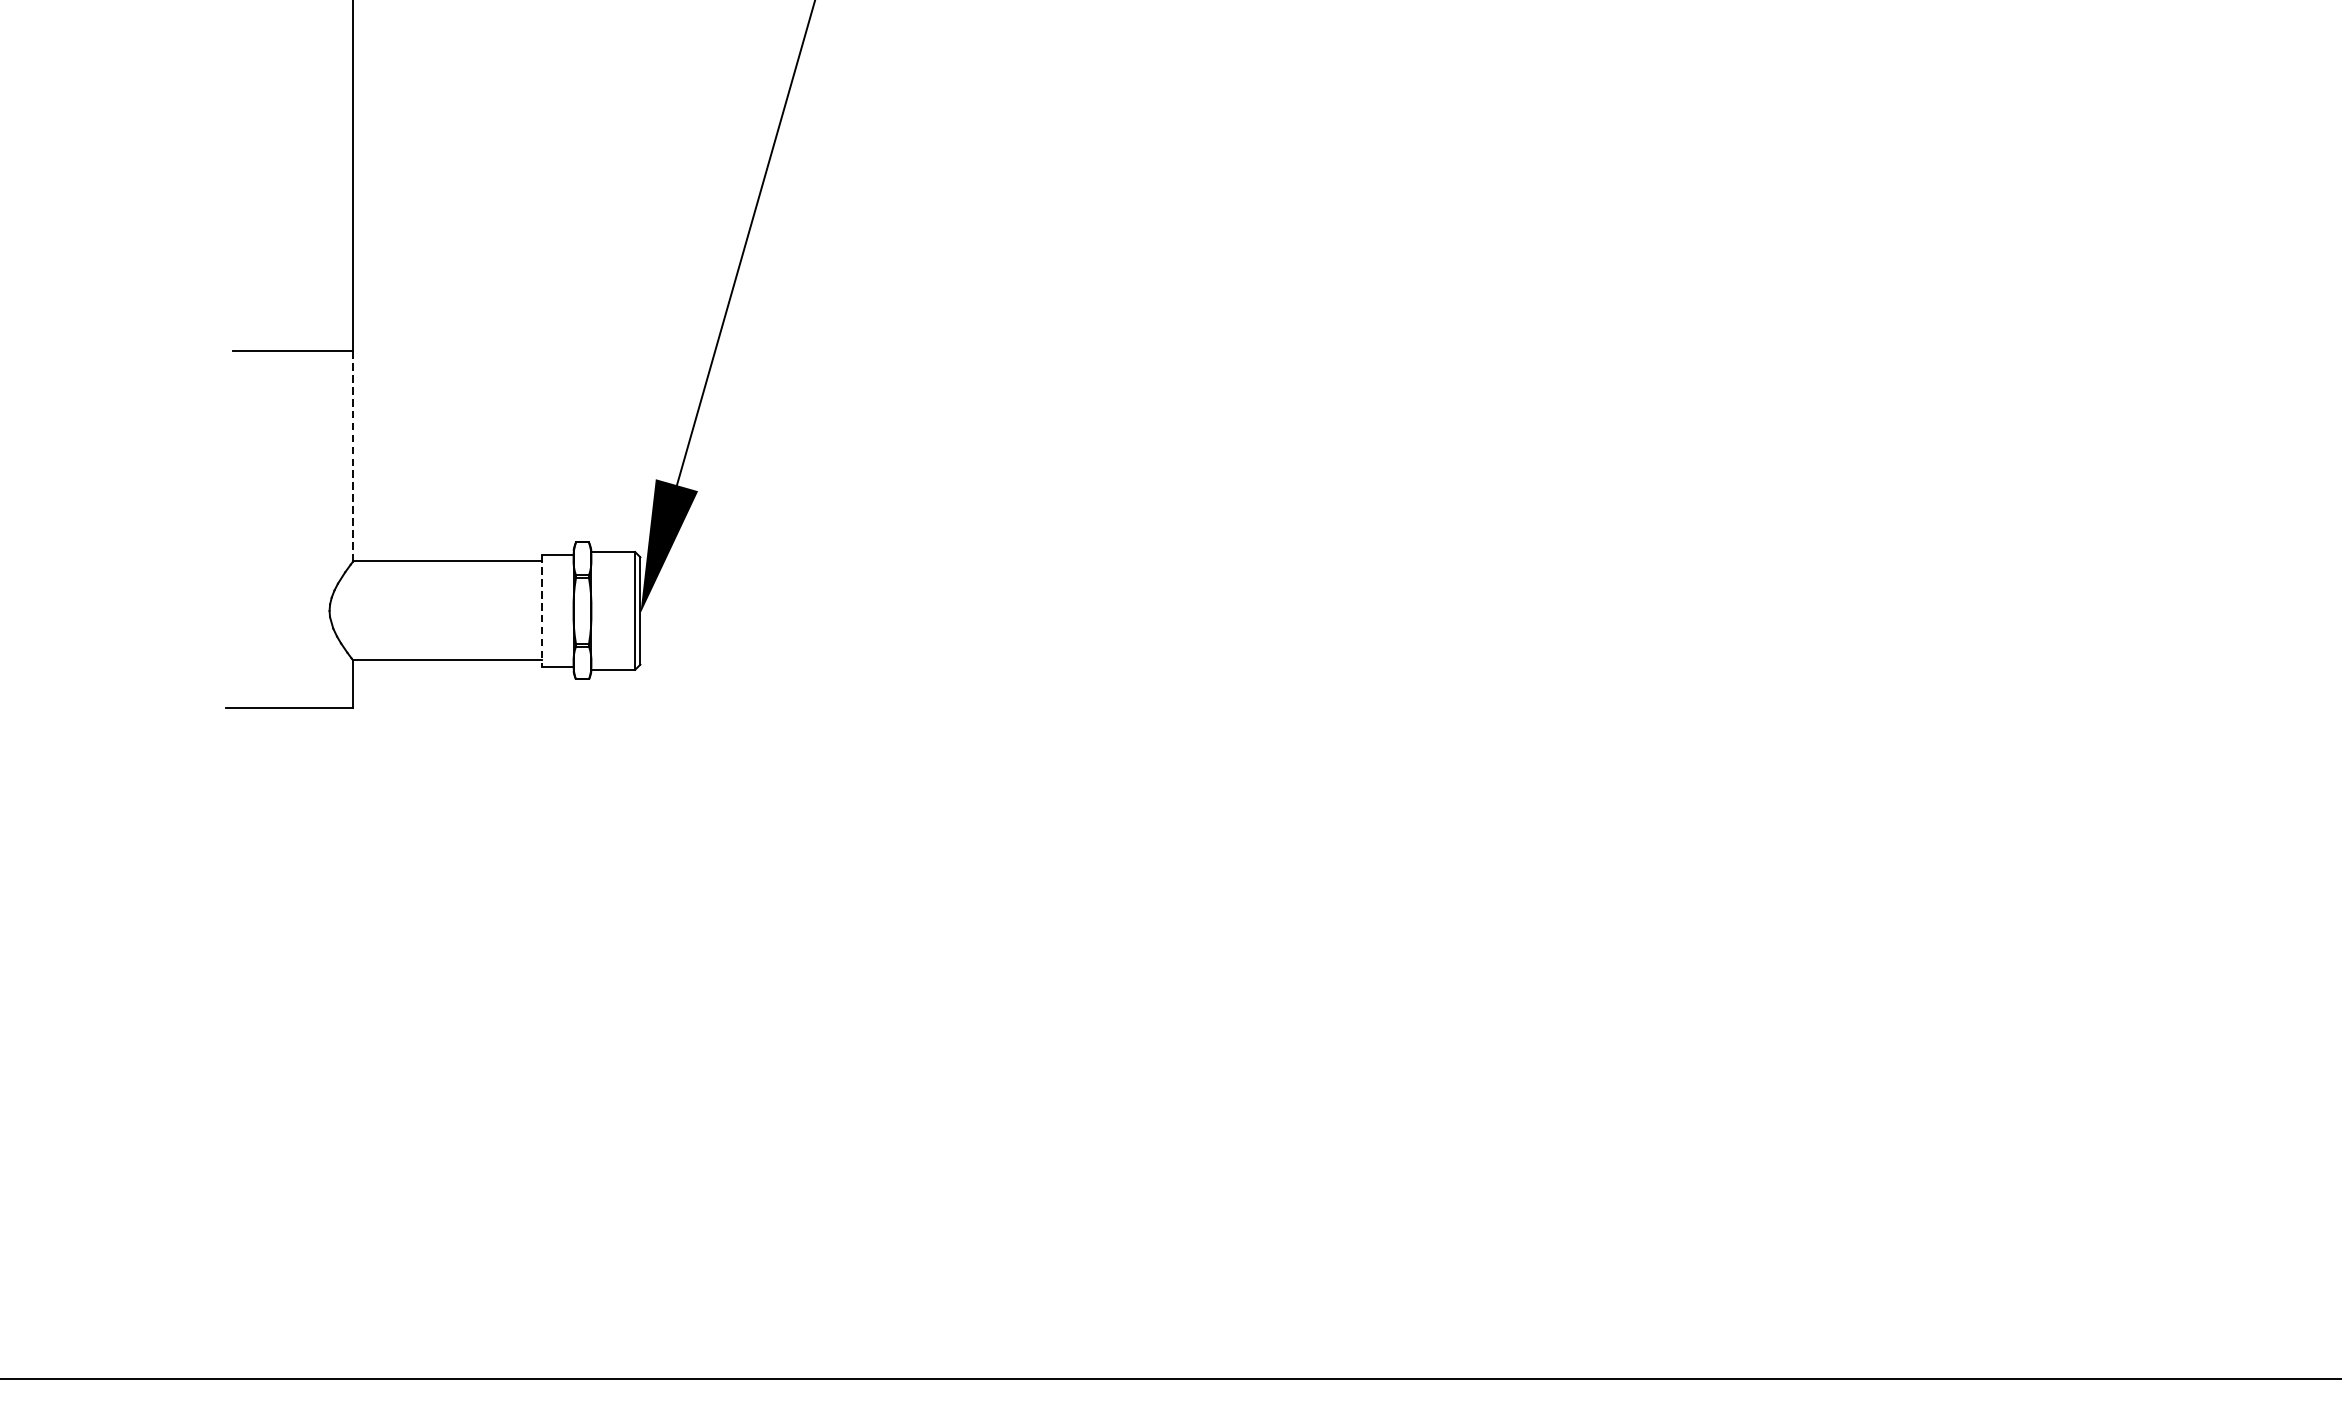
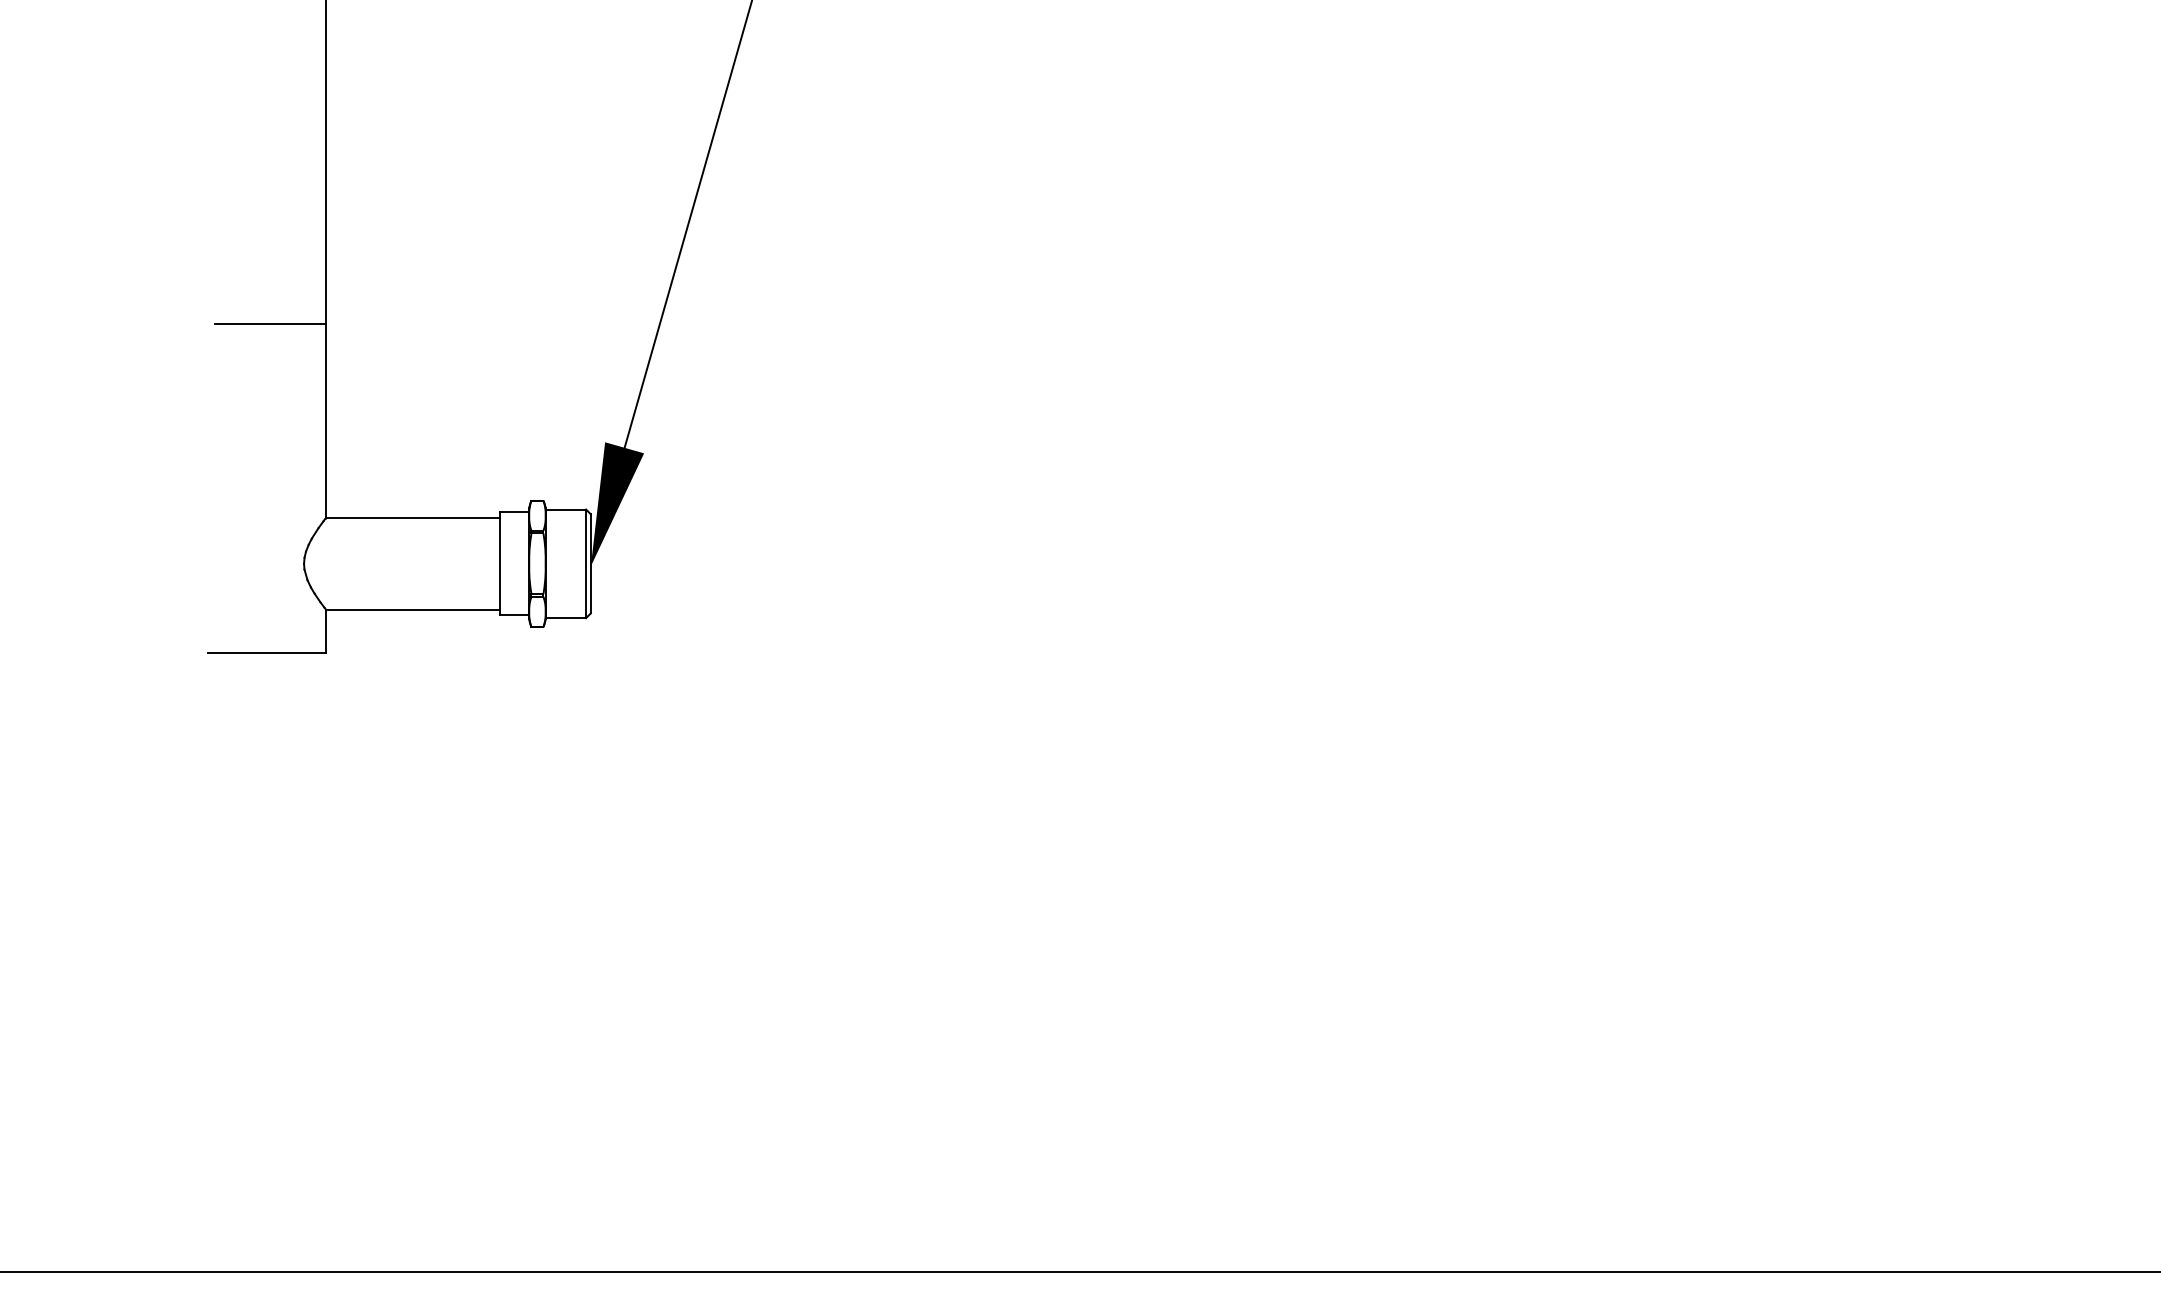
line: (352, 456) -> (325, 421), dashed -> solid
line: (542, 611) -> (500, 564), dashed -> solid

